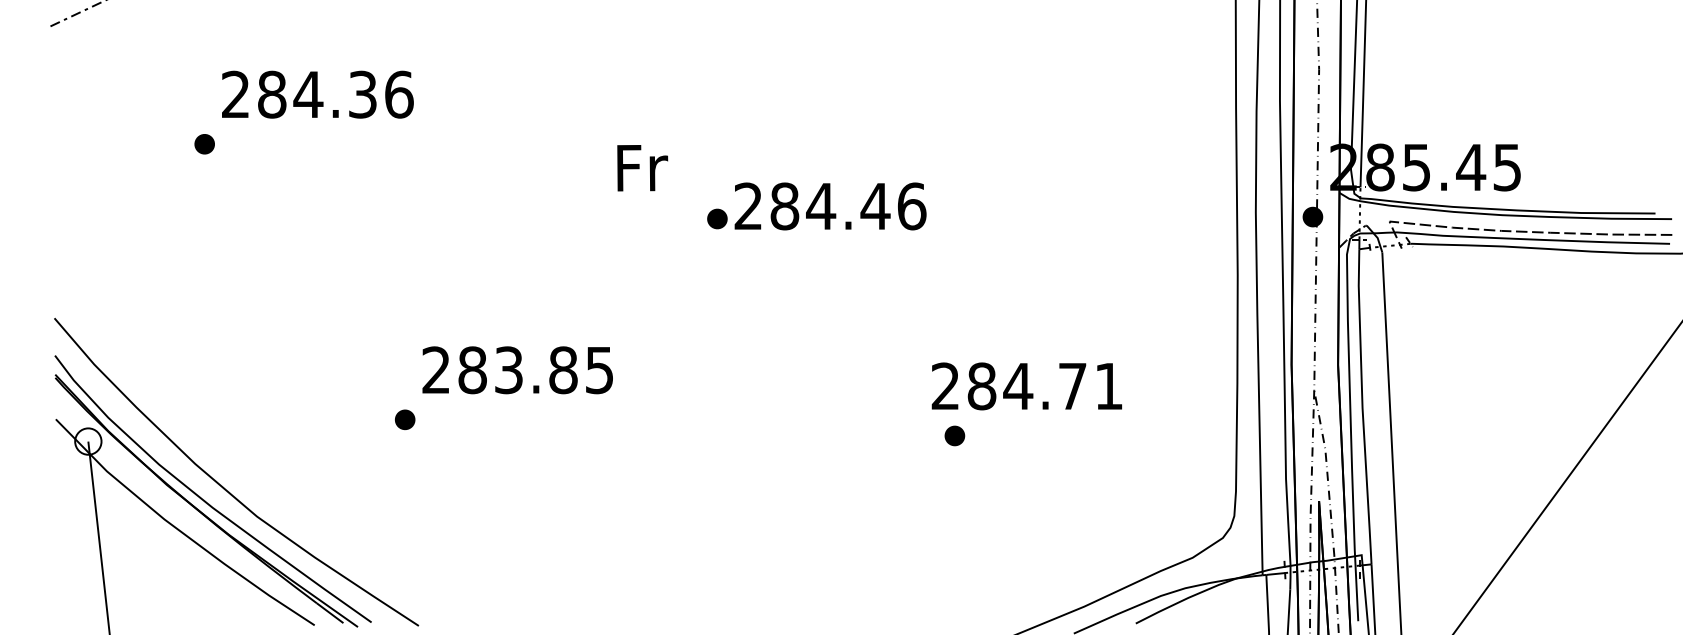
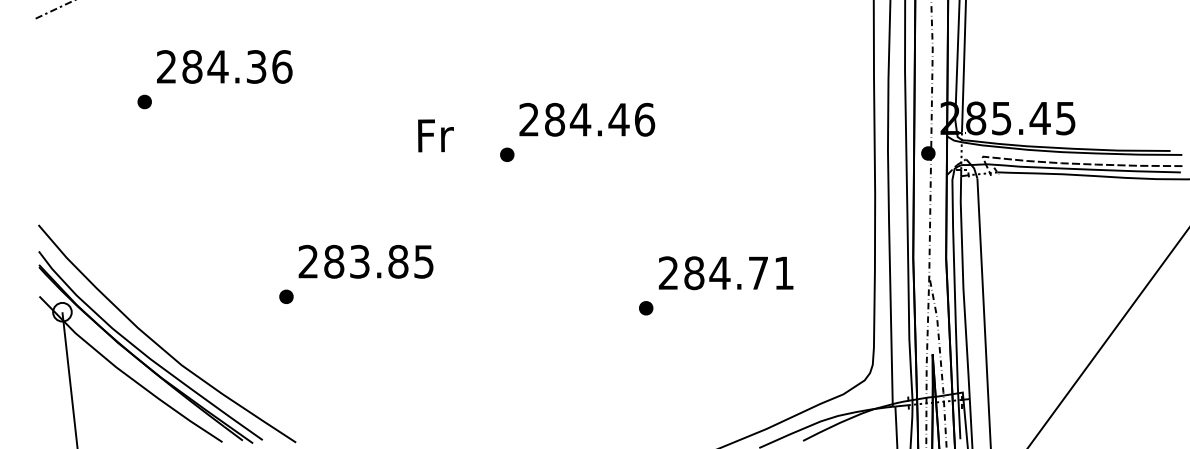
text: (642, 168) -> (435, 136), moved
text: (830, 206) -> (587, 119), moved
part: (954, 435) -> (645, 307), moved

